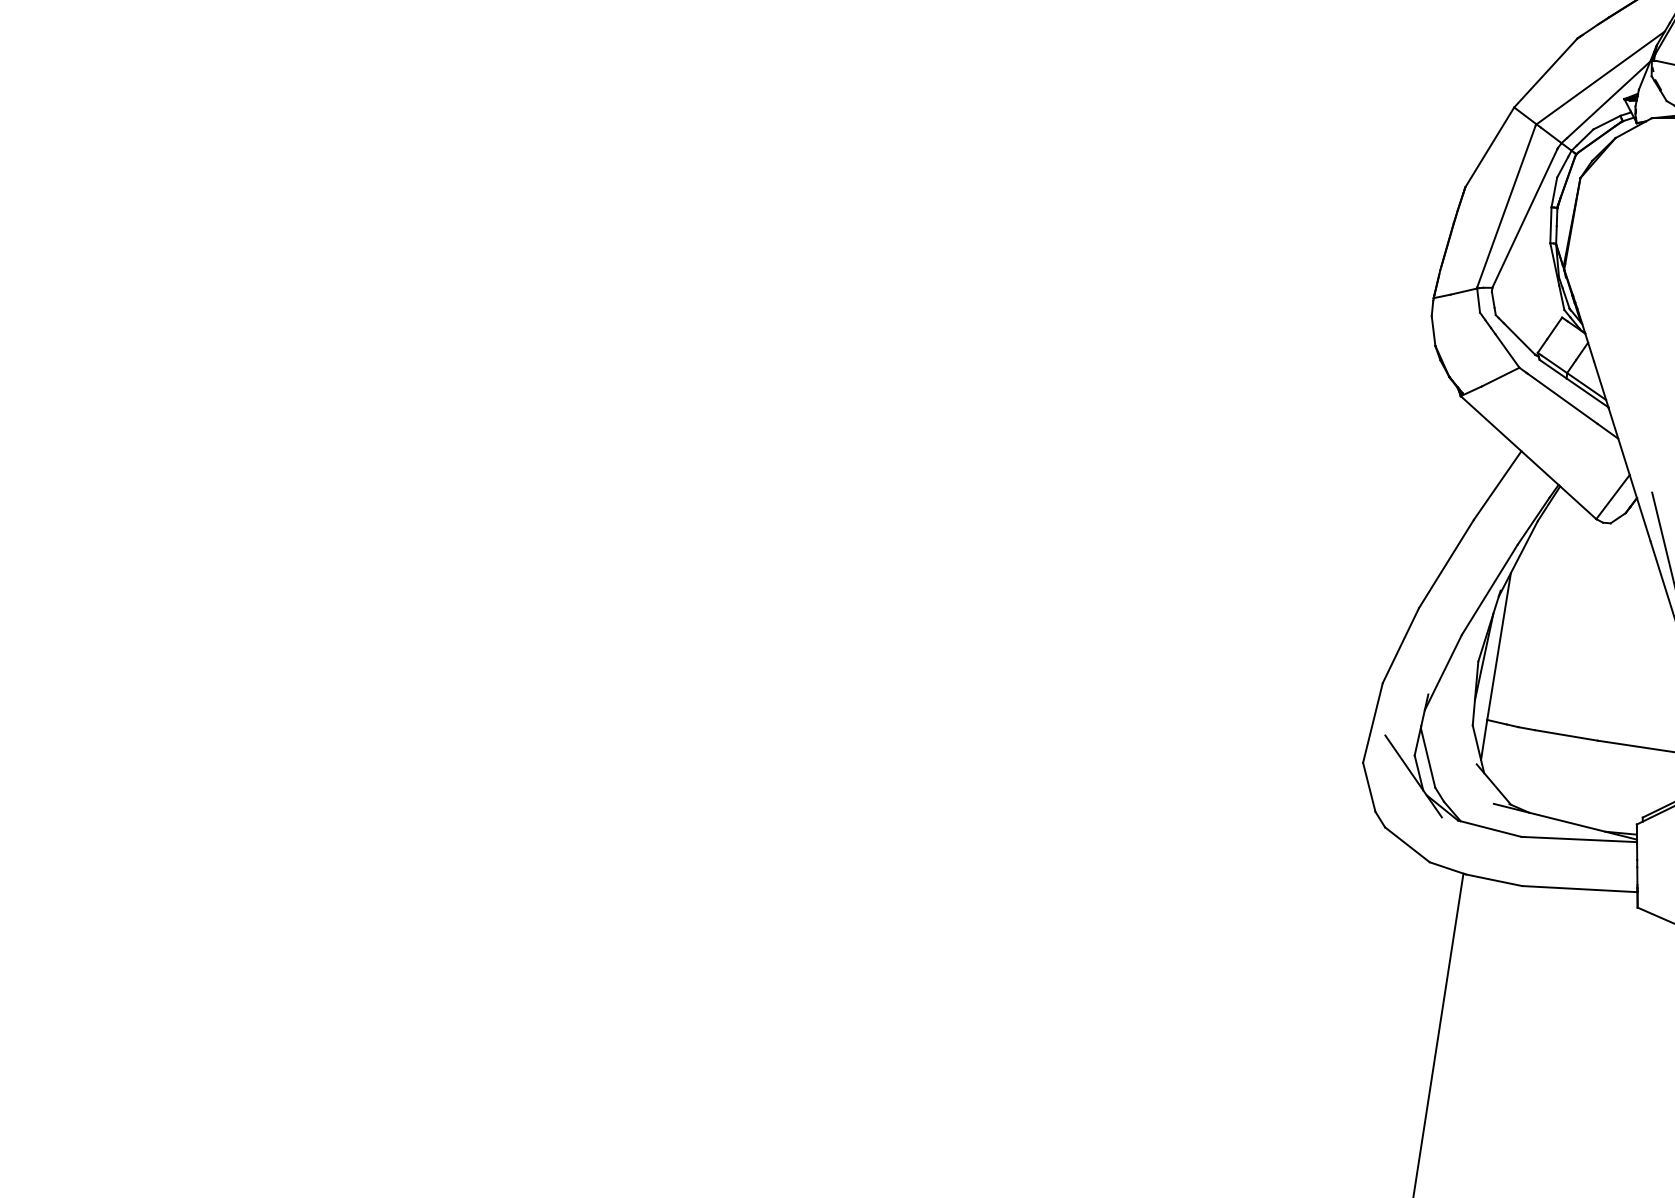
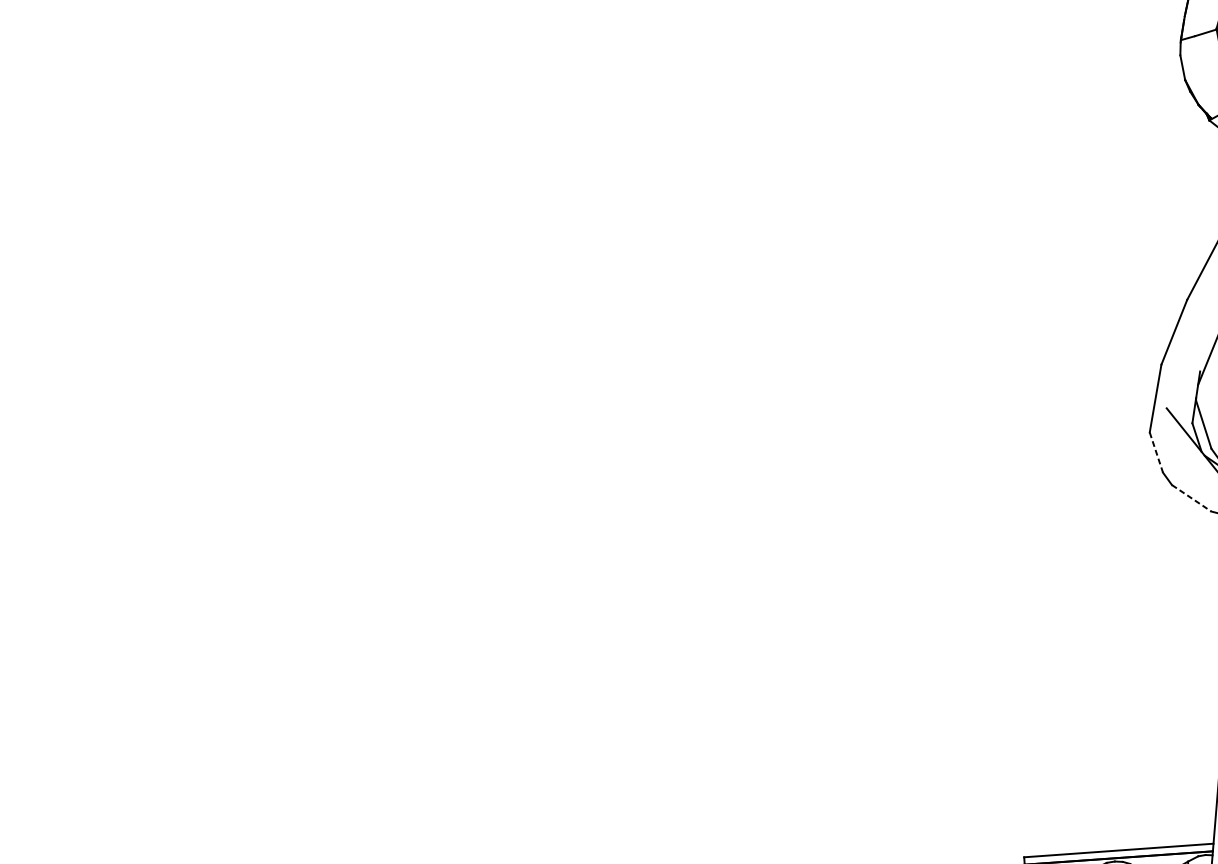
line: (1369, 787) -> (1156, 452), solid -> dashed
line: (1407, 845) -> (1191, 498), solid -> dashed

